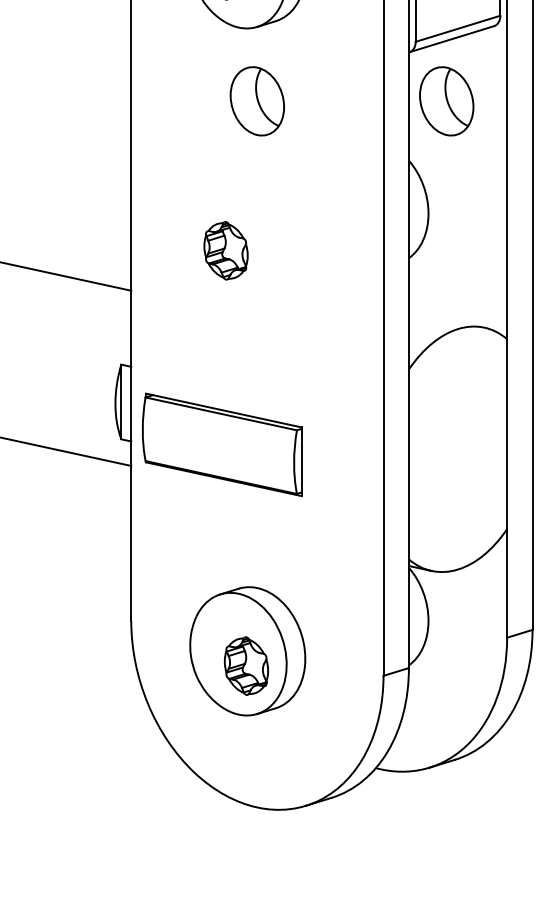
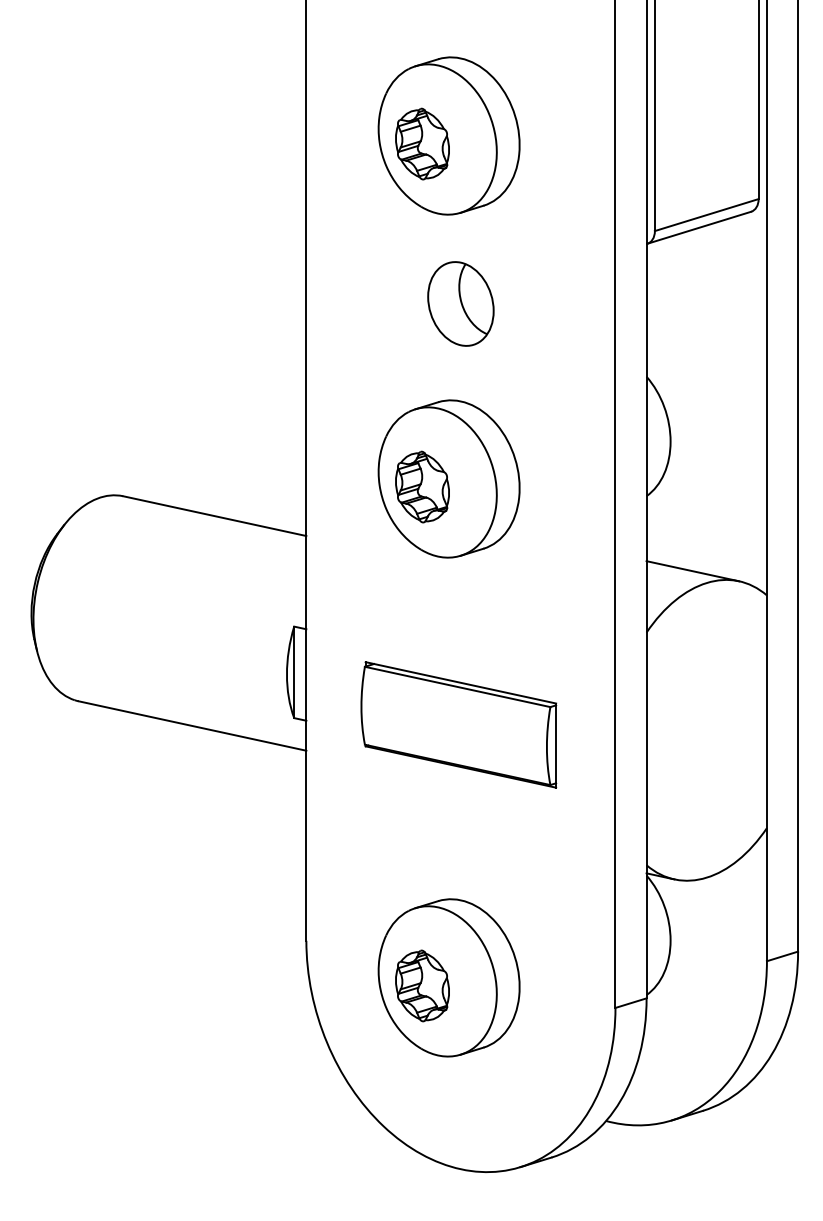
part: (446, 100) -> (692, 303), removed
part: (247, 243) -> (448, 478), added
line: (446, 319) -> (692, 571), added
part: (221, 444) -> (458, 724), moved
part: (246, 665) -> (422, 985), moved

